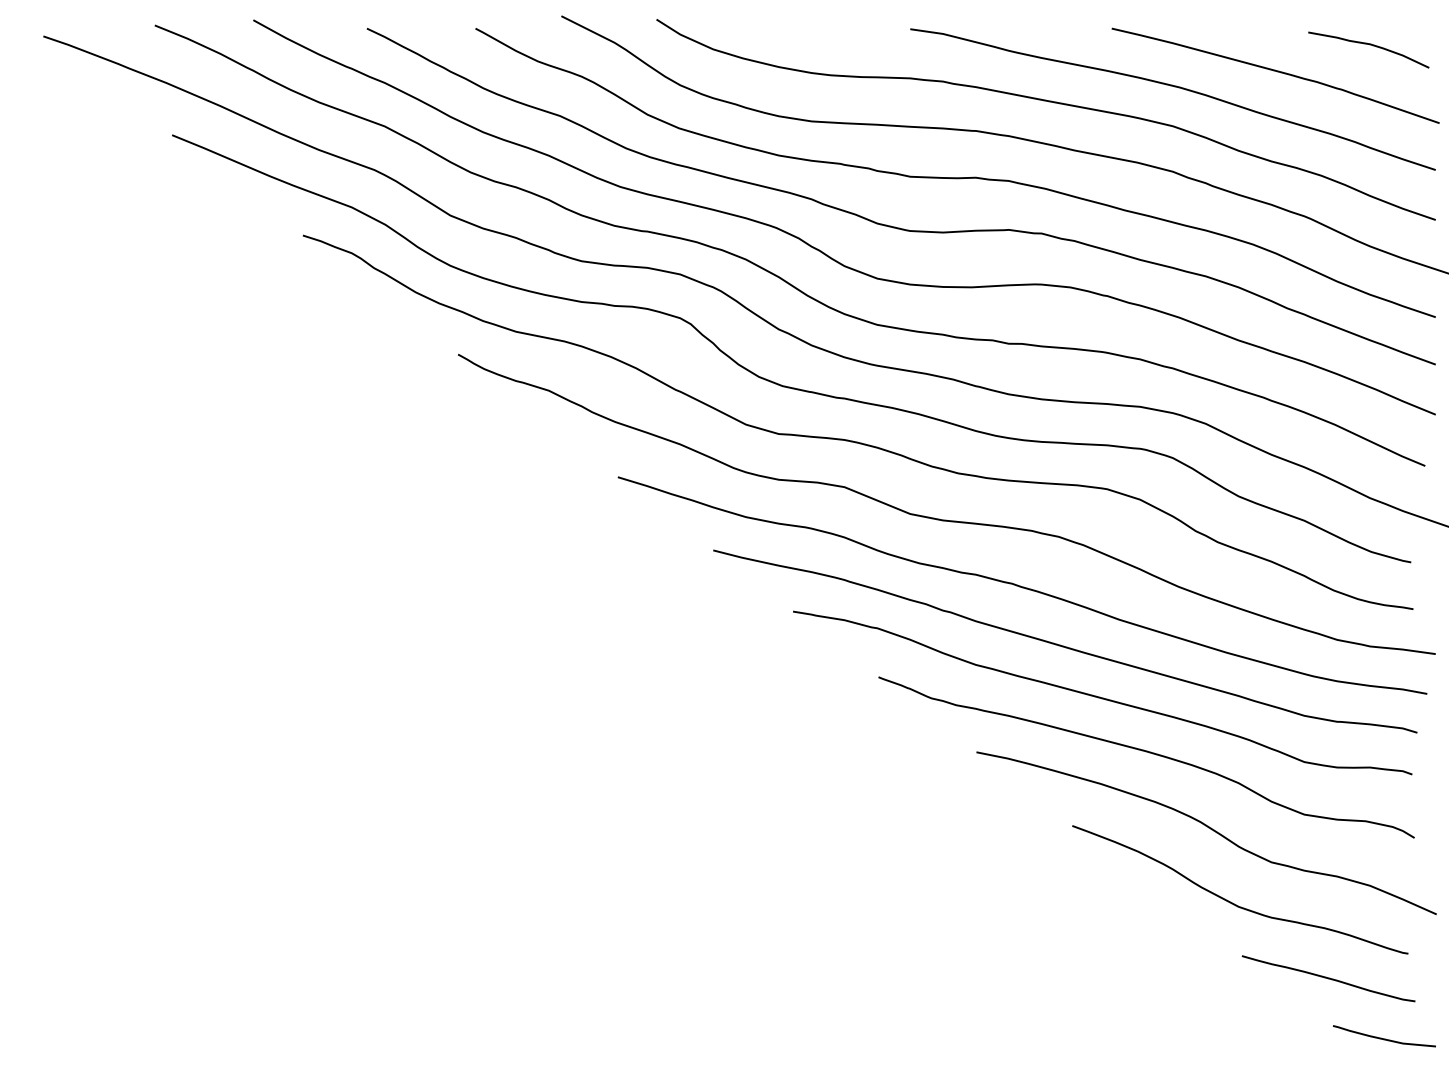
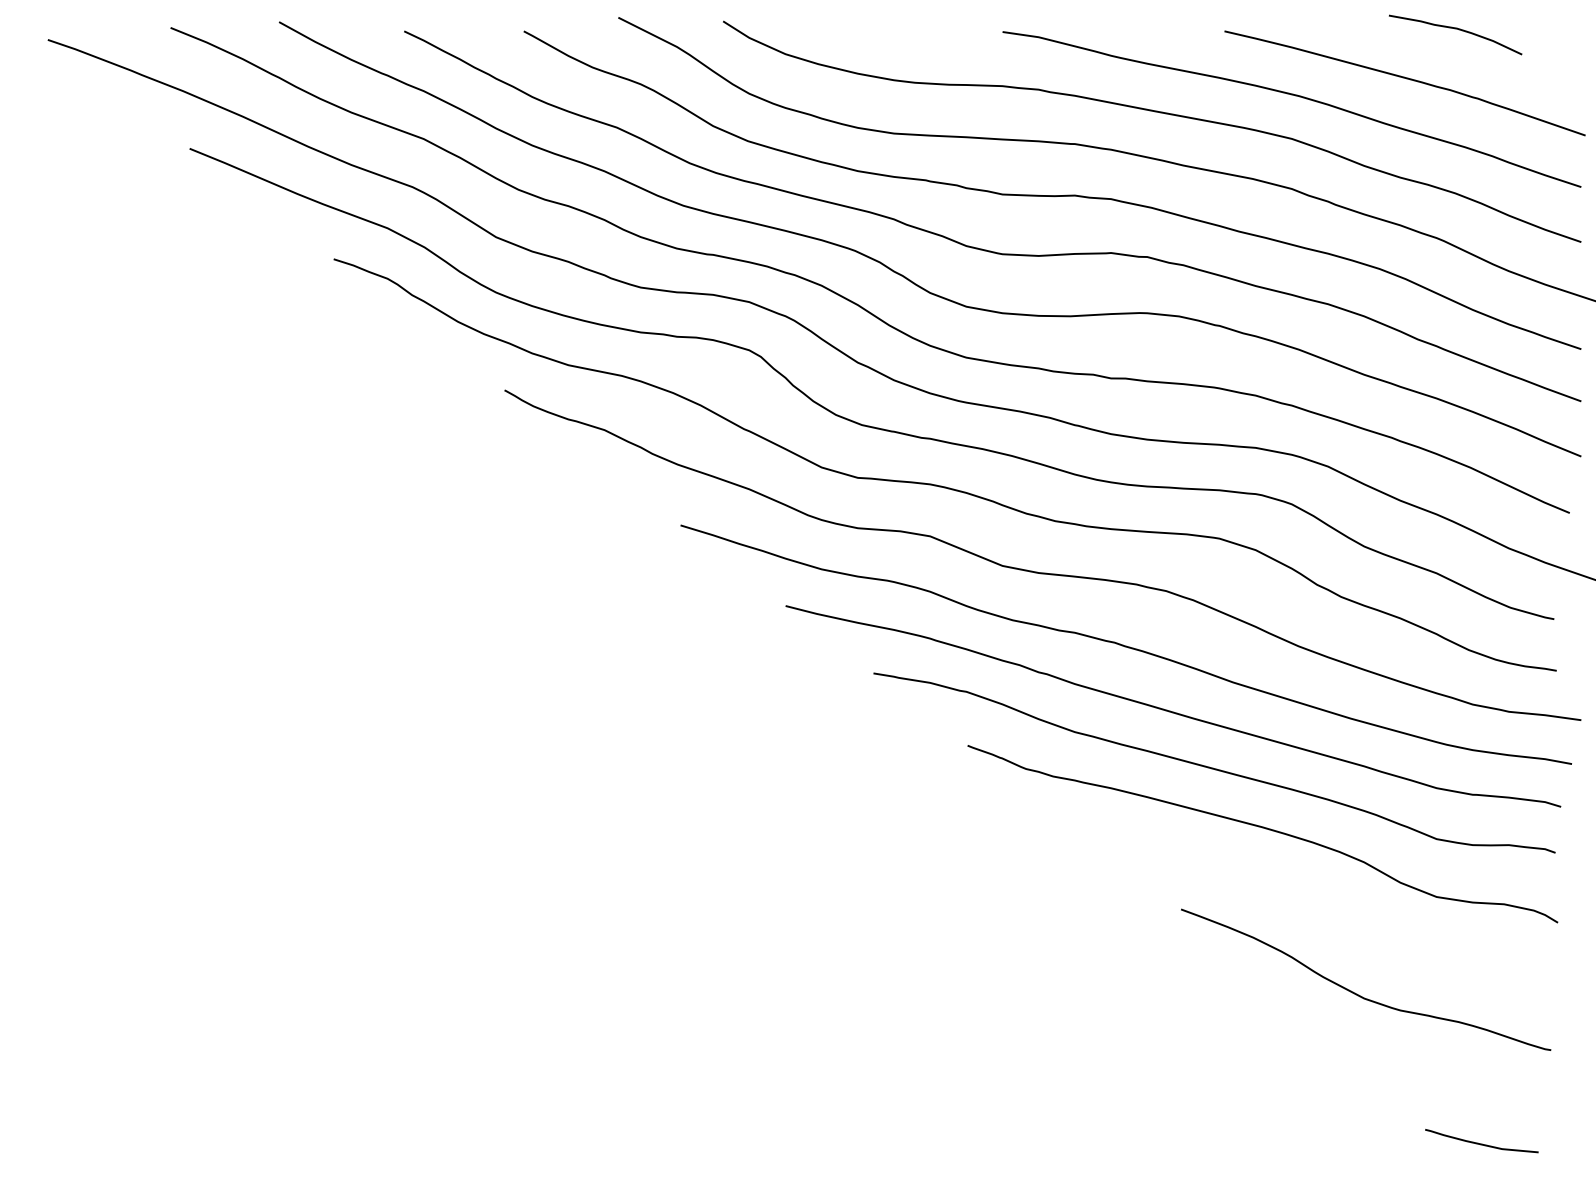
curve: (1368, 45) -> (1455, 29), moved
curve: (1208, 828) -> (1331, 912), removed
curve: (1327, 978) -> (1462, 1077), removed
curve: (1384, 1038) -> (1481, 1143), moved

